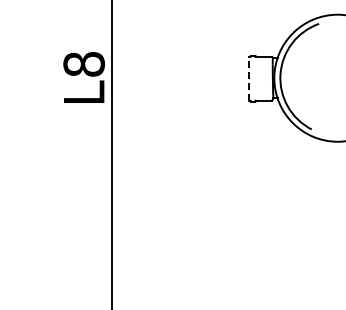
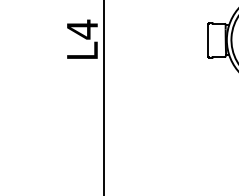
text: (84, 64) -> (82, 29), L8 -> L4
line: (249, 78) -> (208, 40), dashed -> solid

